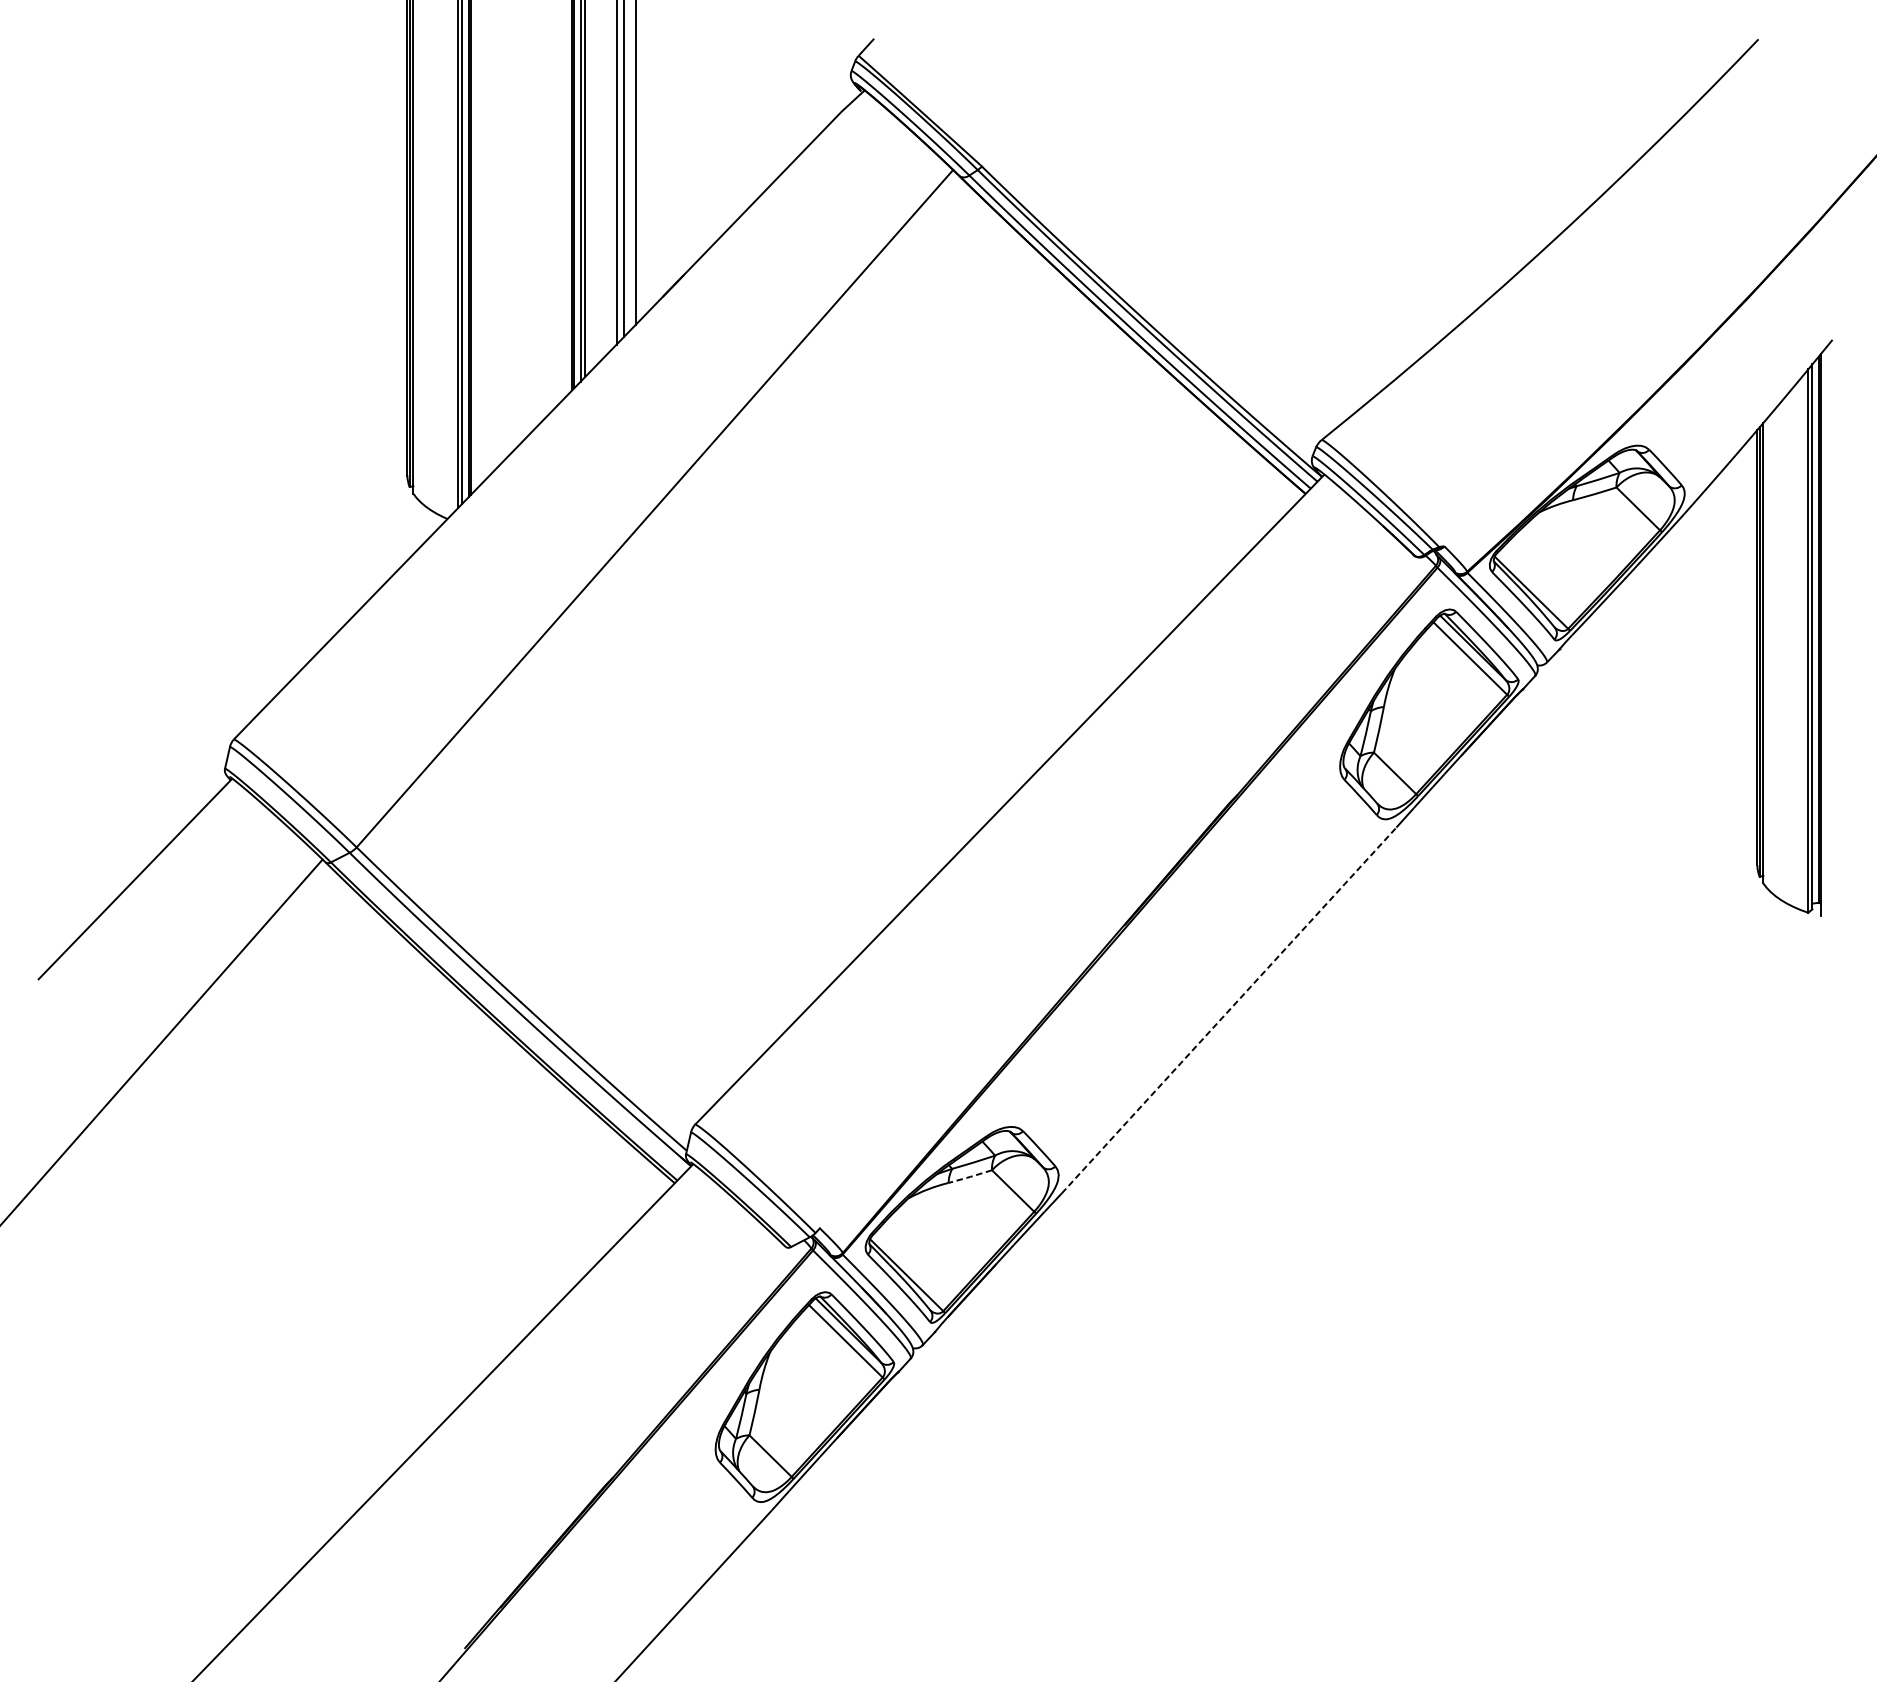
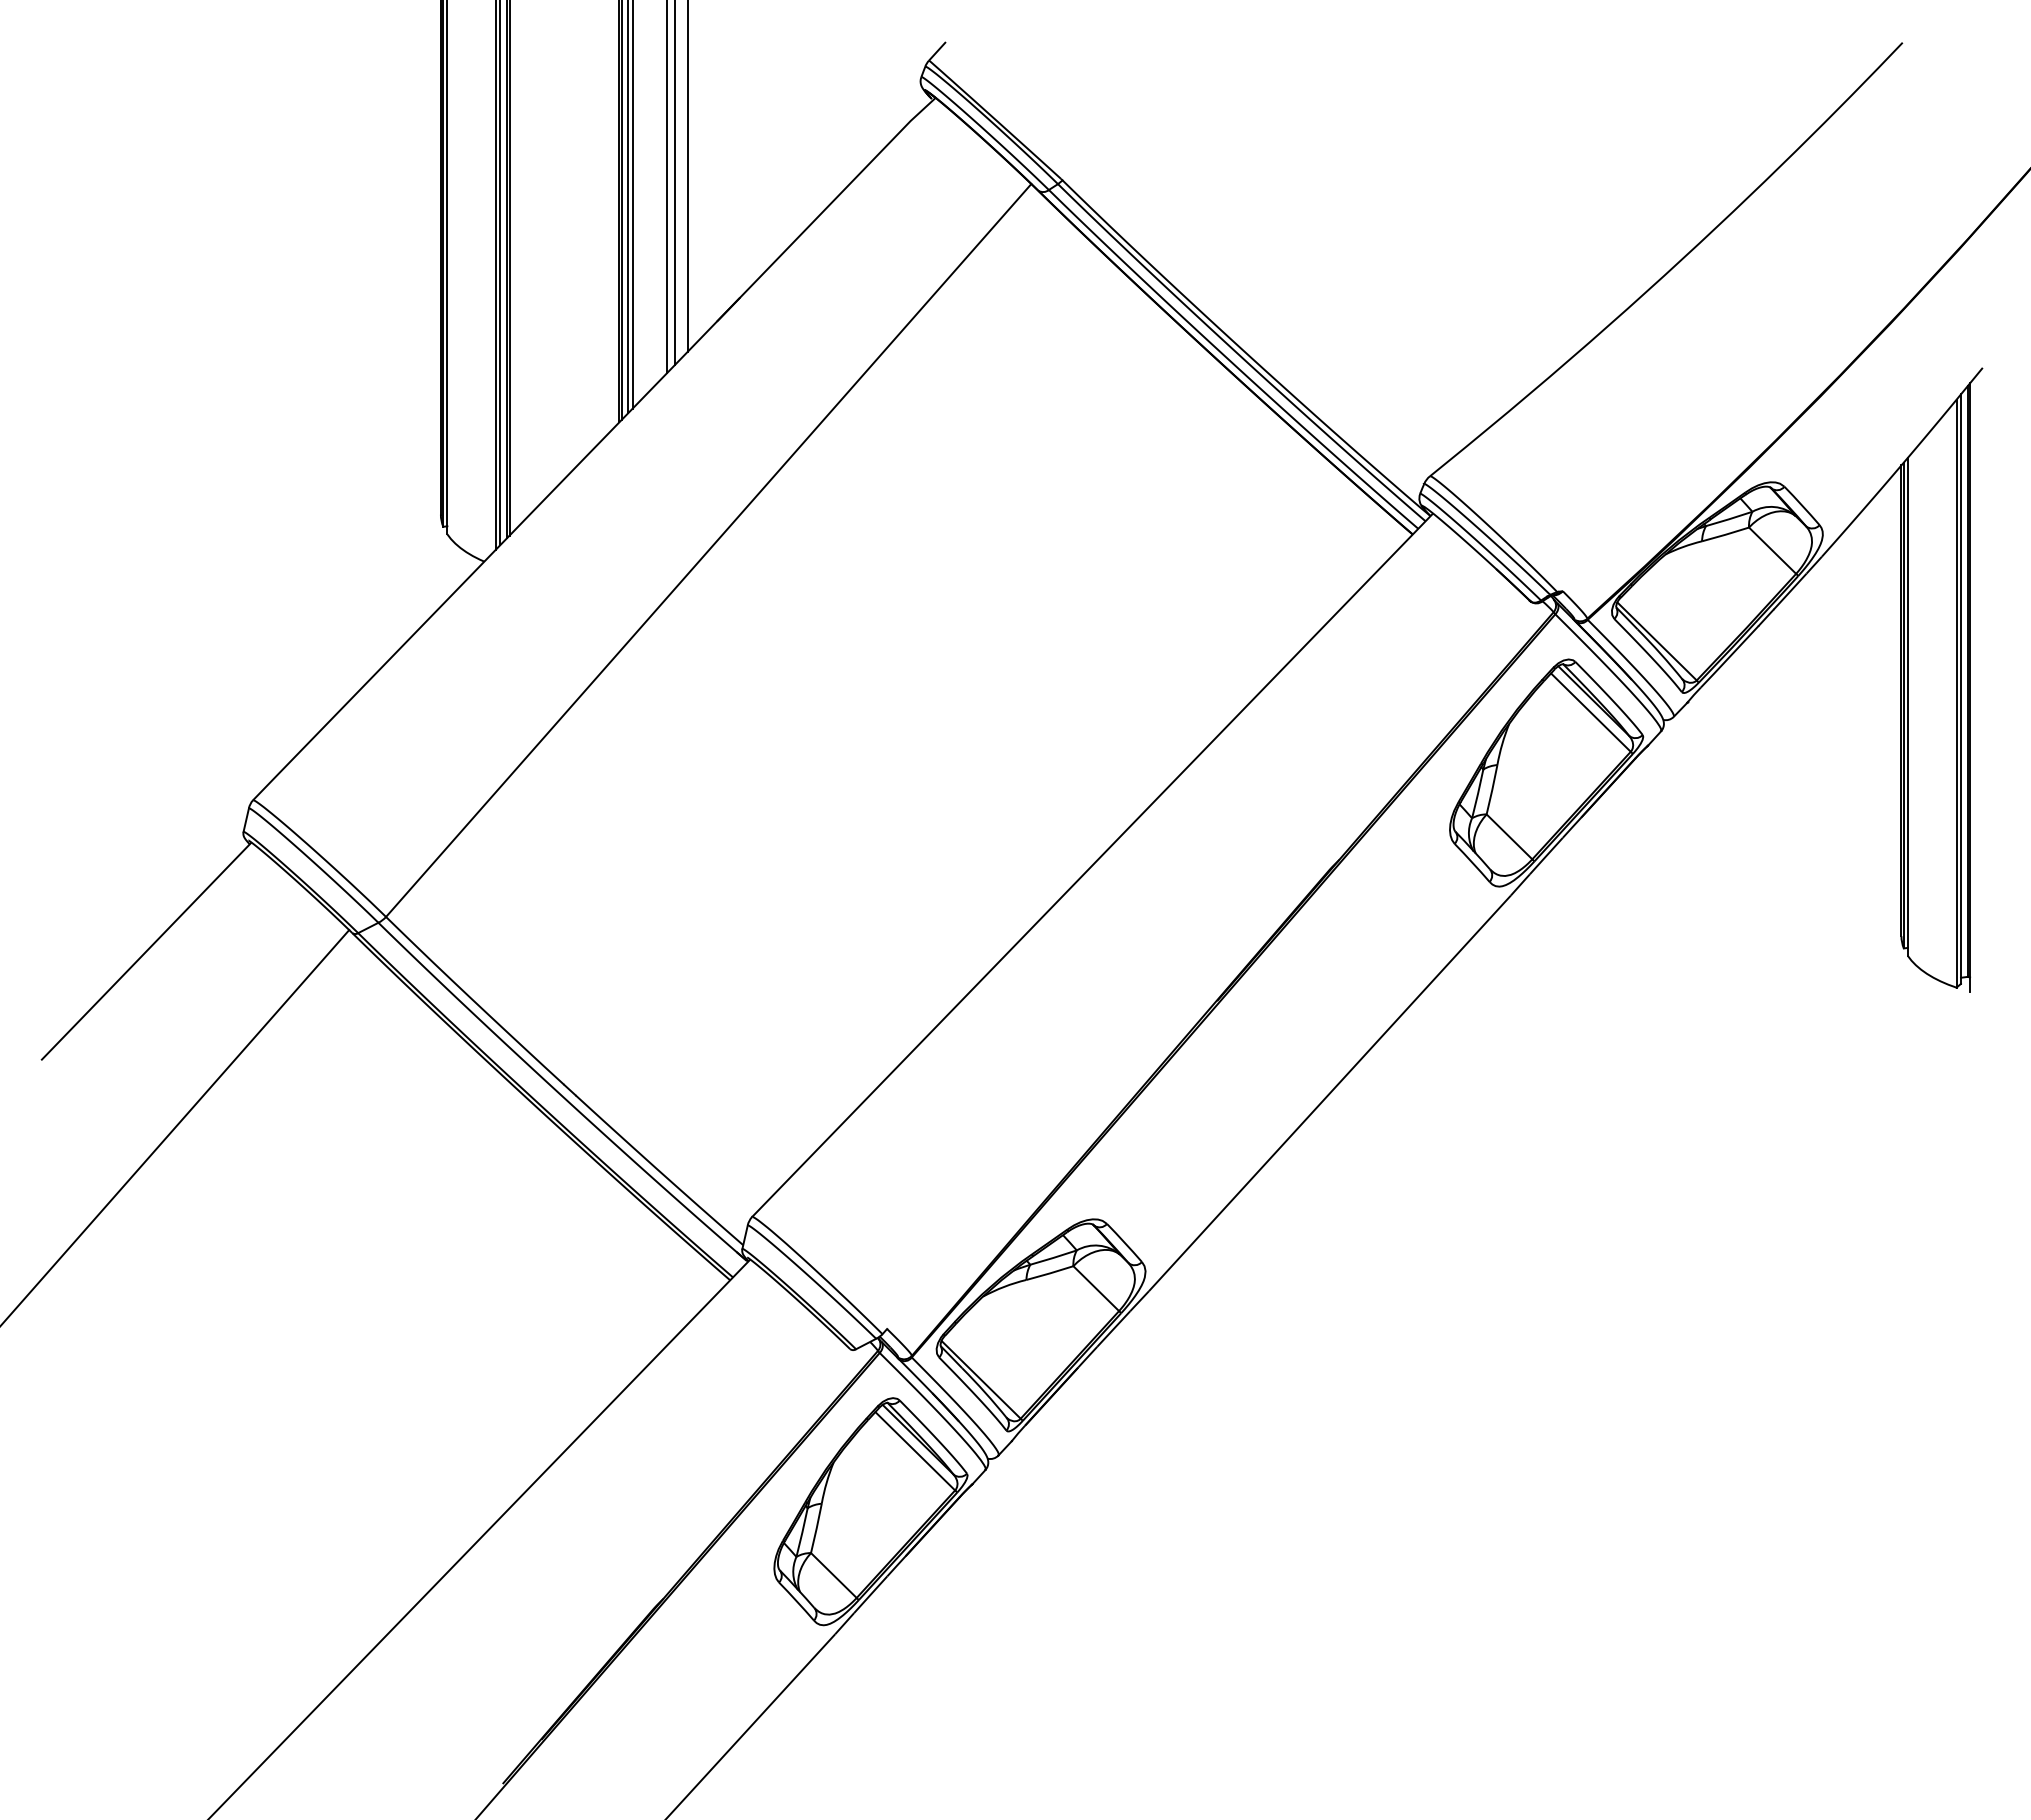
line: (1228, 1010) -> (1329, 1093), dashed -> solid
line: (969, 1176) -> (1049, 1273), dashed -> solid

